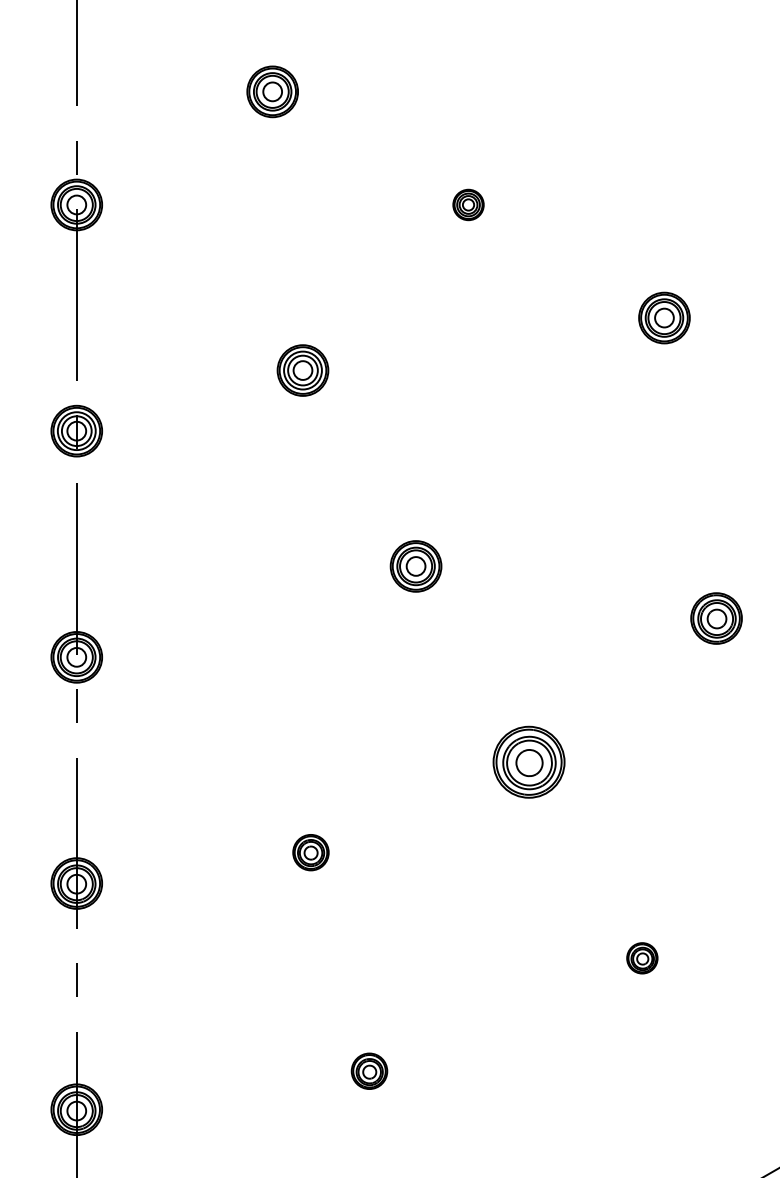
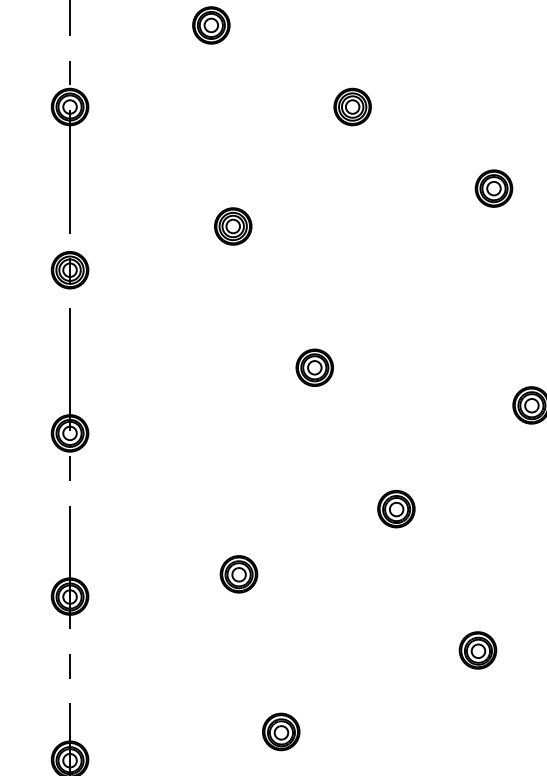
part: (468, 204) -> (352, 106), size x1.67
part: (529, 762) -> (396, 509), size x0.71
part: (310, 852) -> (238, 574), size x1.43
part: (642, 958) -> (478, 650), size x1.67
part: (369, 1071) -> (281, 732), size x1.43

